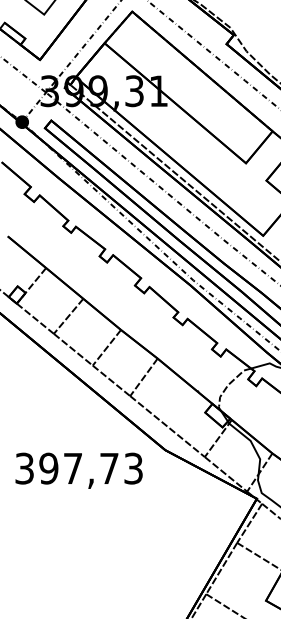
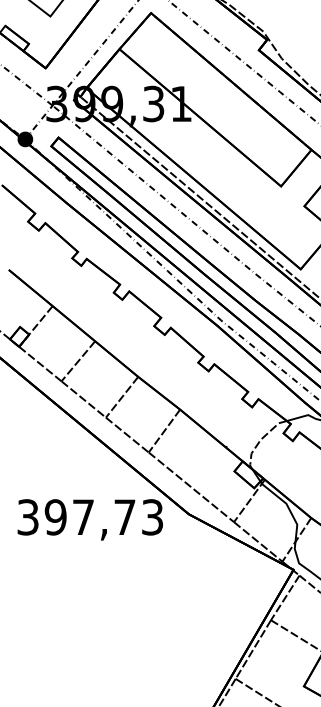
text: (78, 470) -> (89, 519), moved

